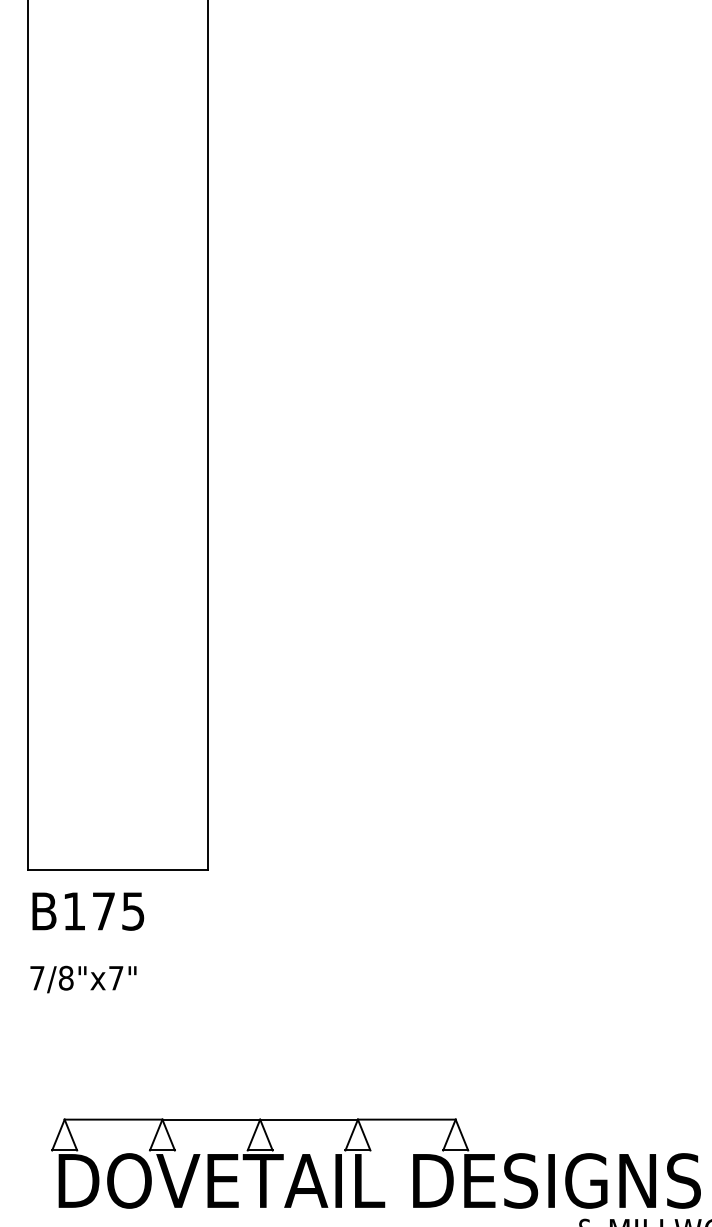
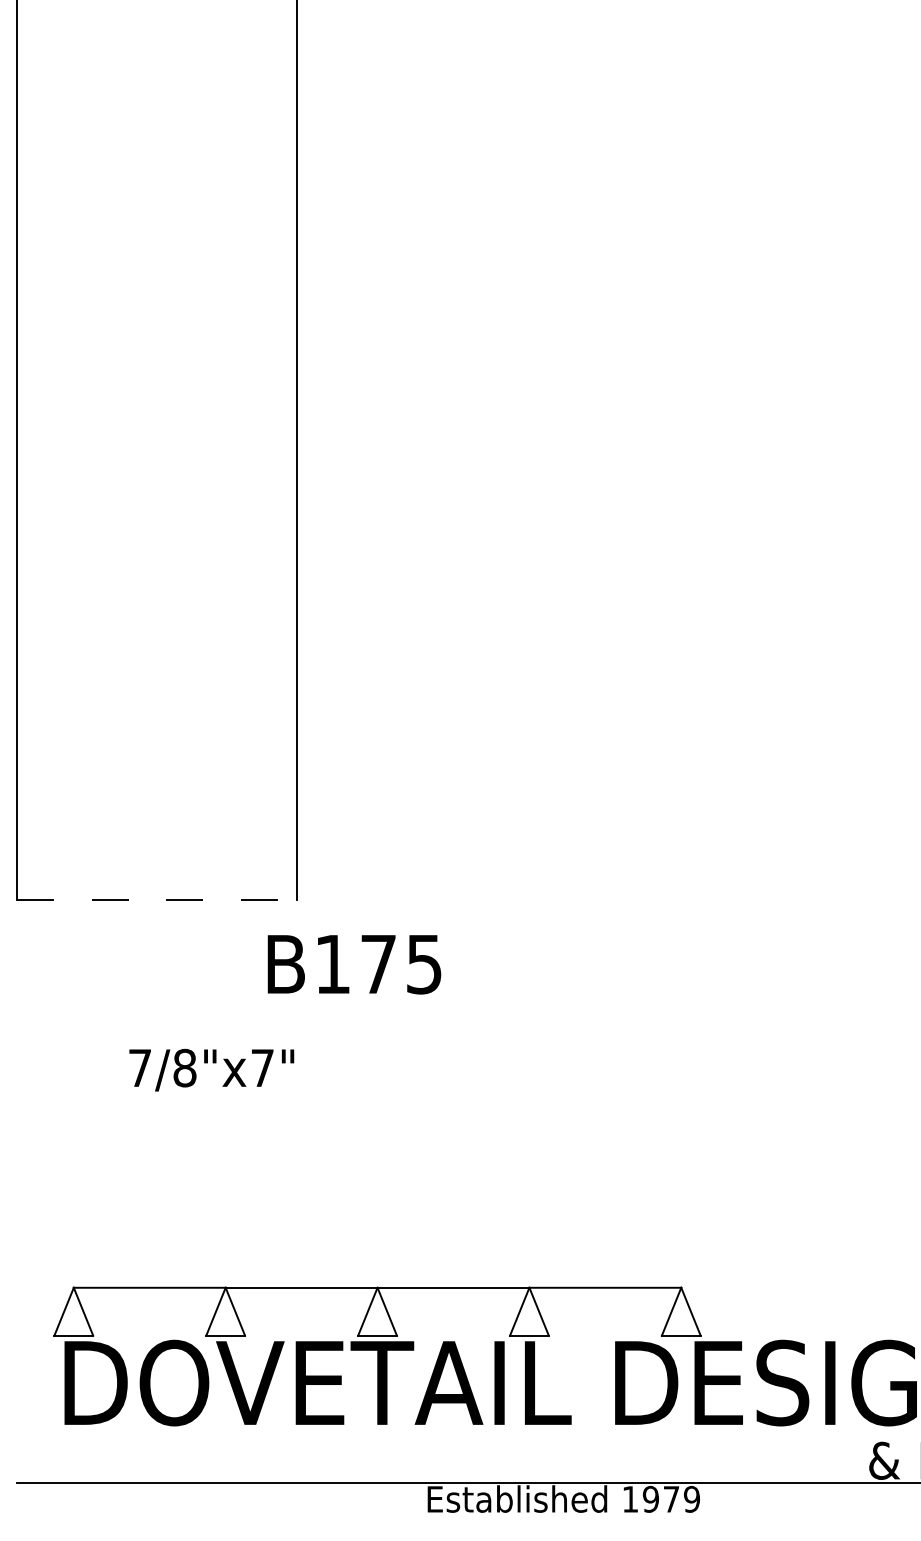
line: (118, 870) -> (157, 900), solid -> dashed
text: (88, 911) -> (354, 964), moved
text: (83, 979) -> (211, 1070), moved

